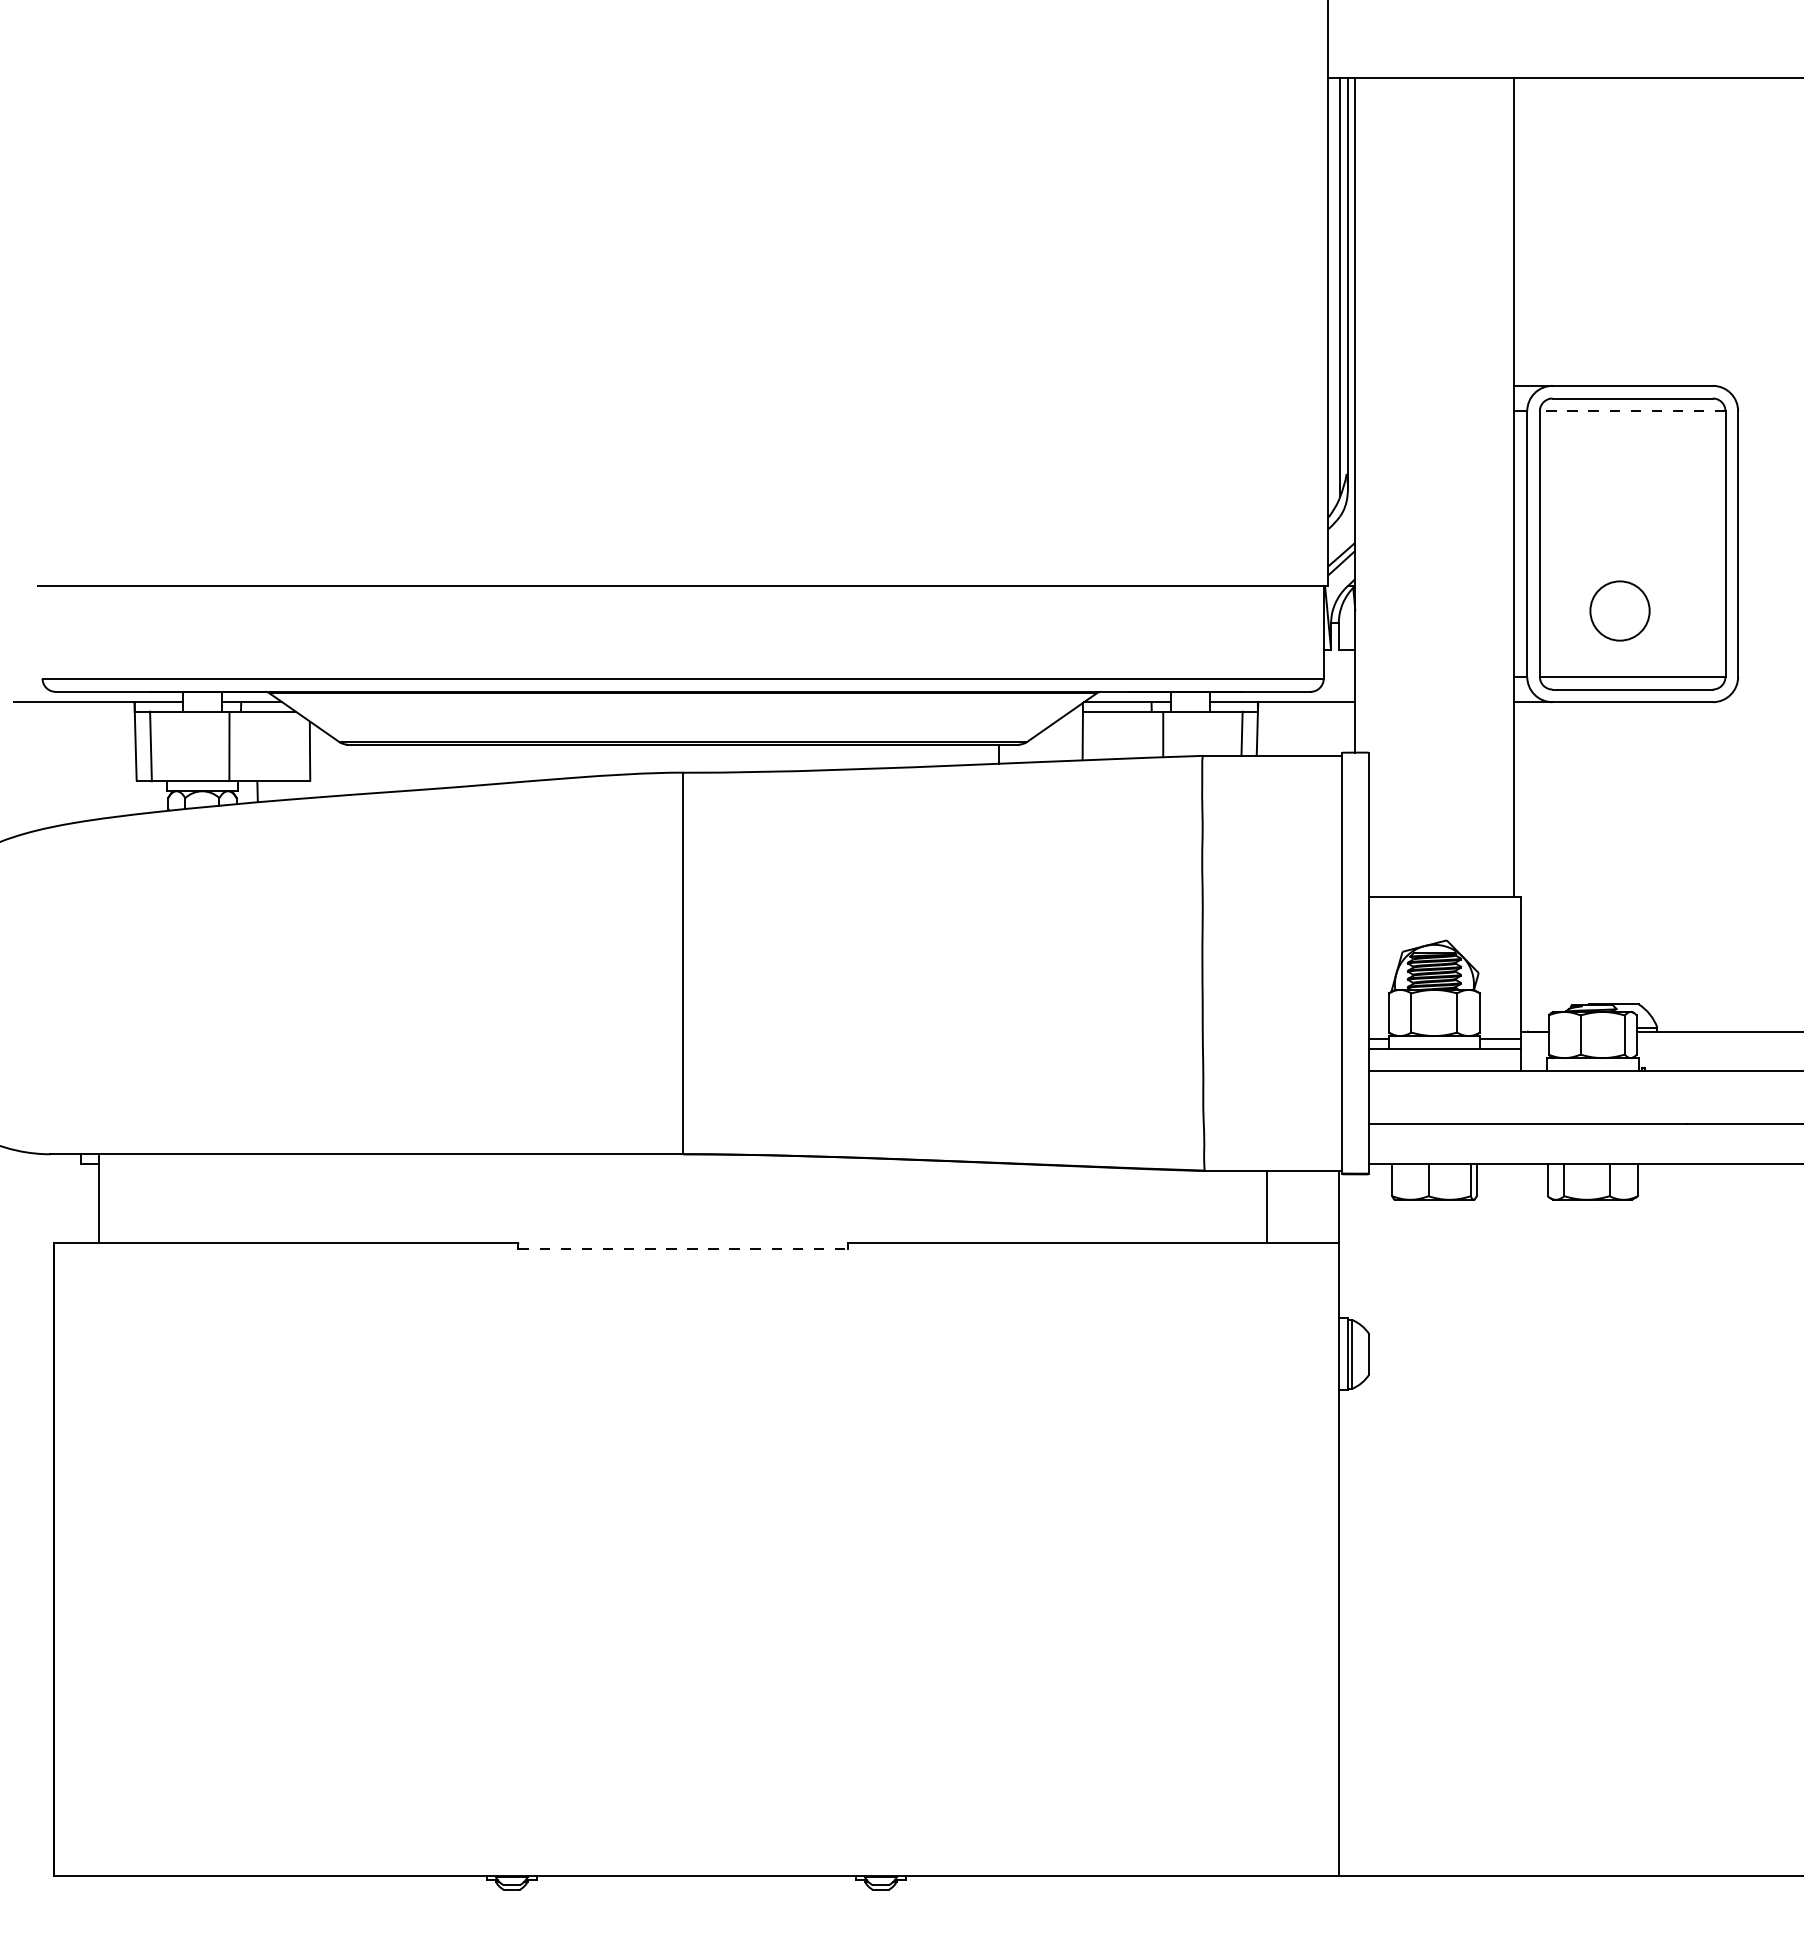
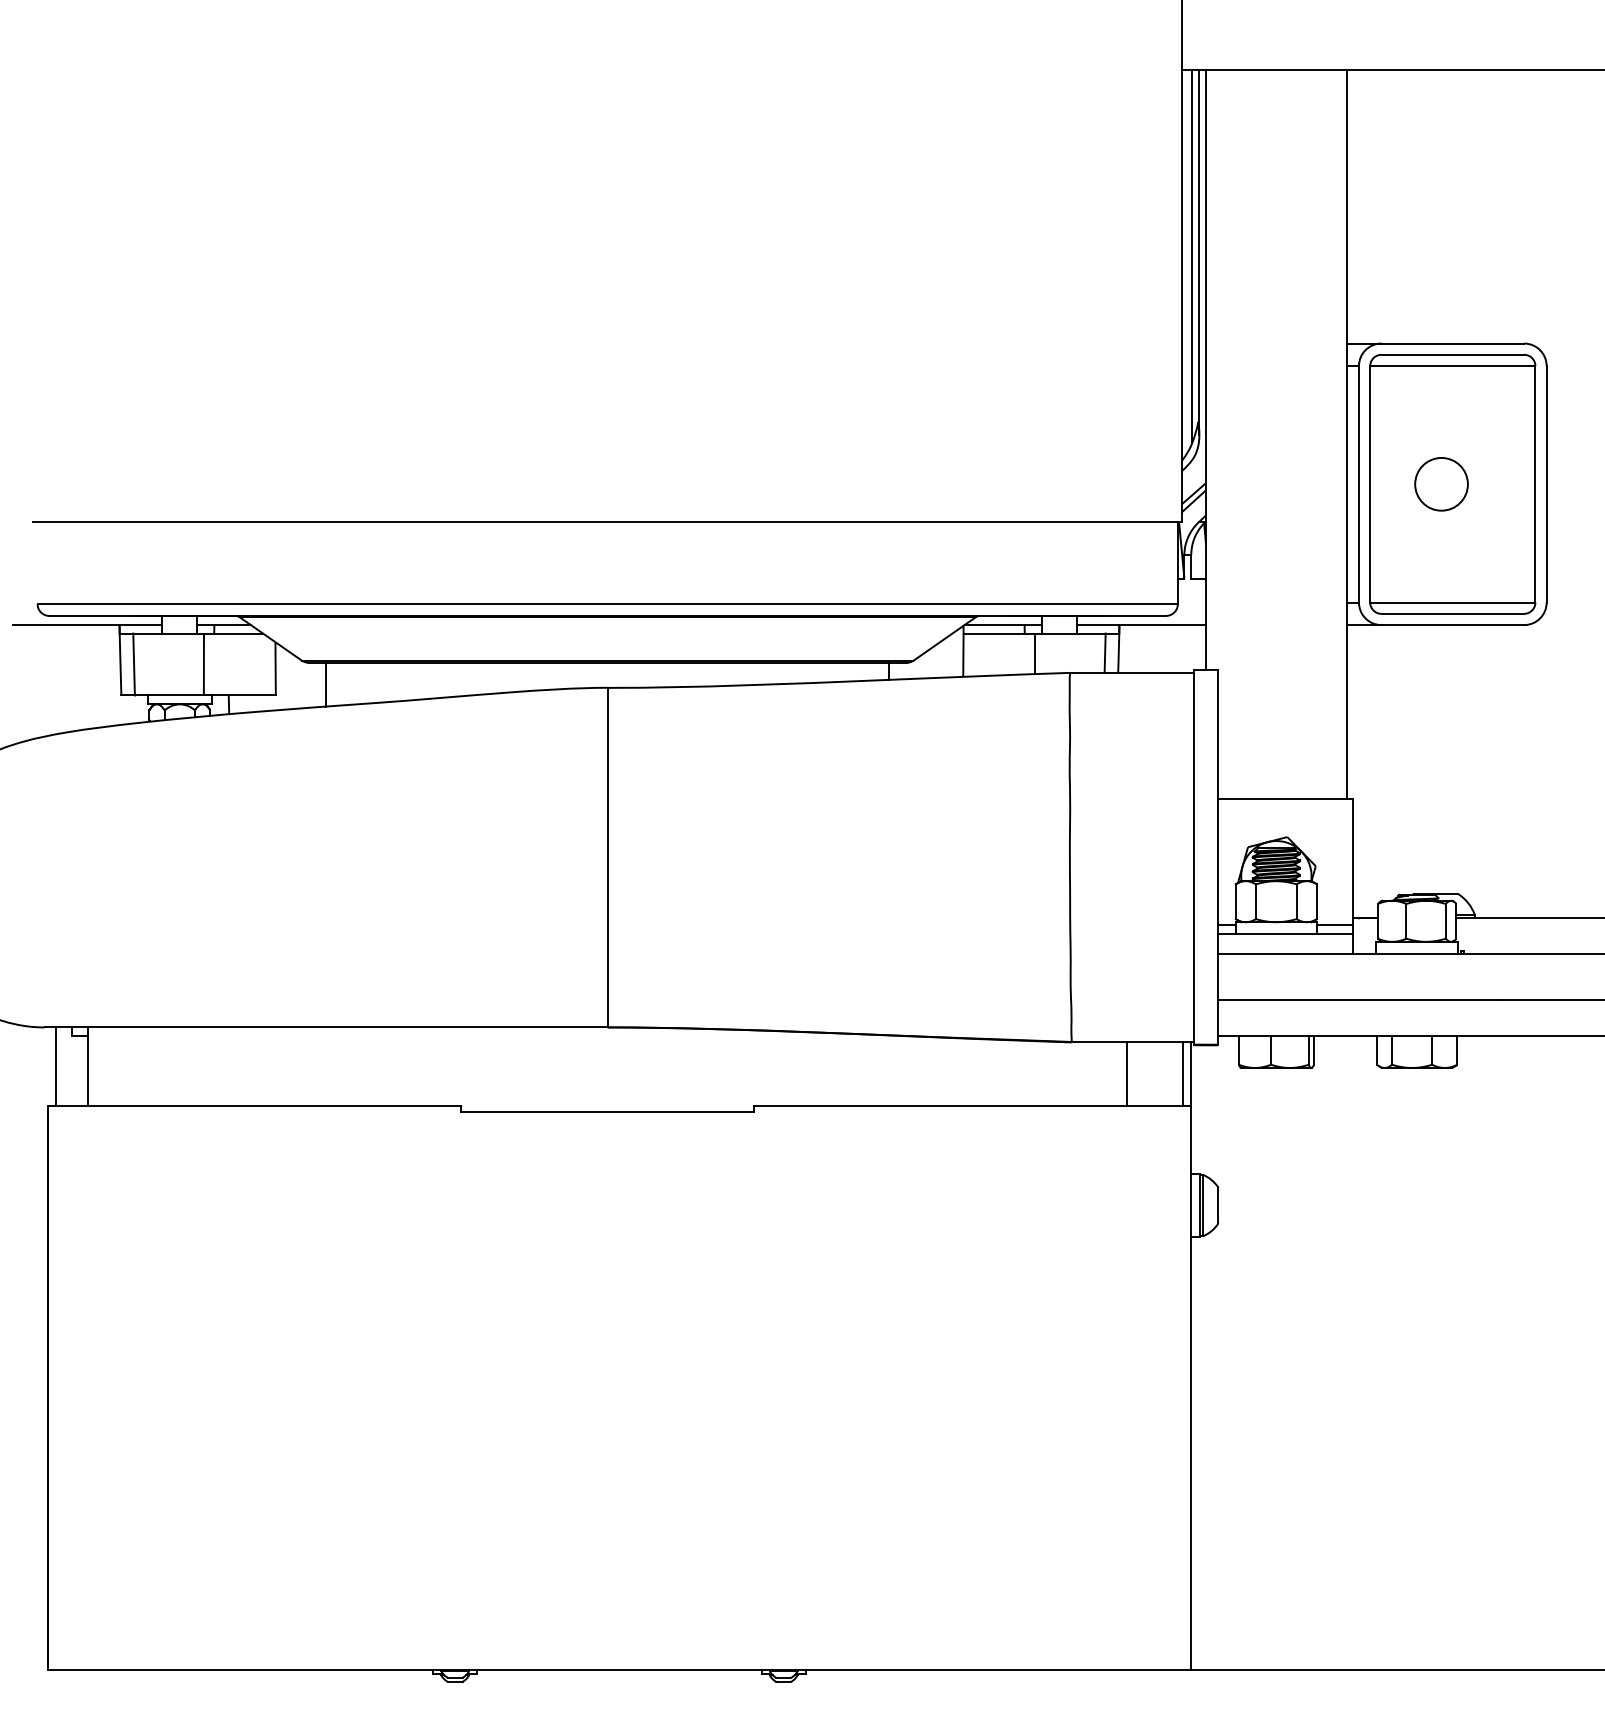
line: (1632, 411) -> (1452, 366), dashed -> solid
circle: (1619, 610) -> (1441, 483), moved
line: (366, 768) -> (325, 684), added
line: (63, 1198) -> (56, 1066), added
line: (1329, 1206) -> (1182, 1073), added
line: (683, 1249) -> (608, 1112), dashed -> solid

